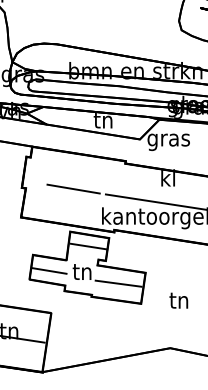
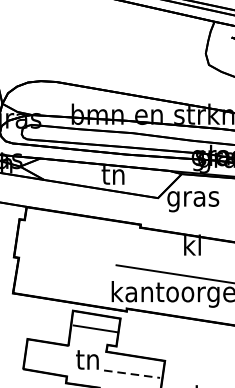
line: (73, 188) -> (76, 258), removed
line: (49, 270) -> (47, 358), removed
line: (119, 283) -> (133, 373), solid -> dashed

